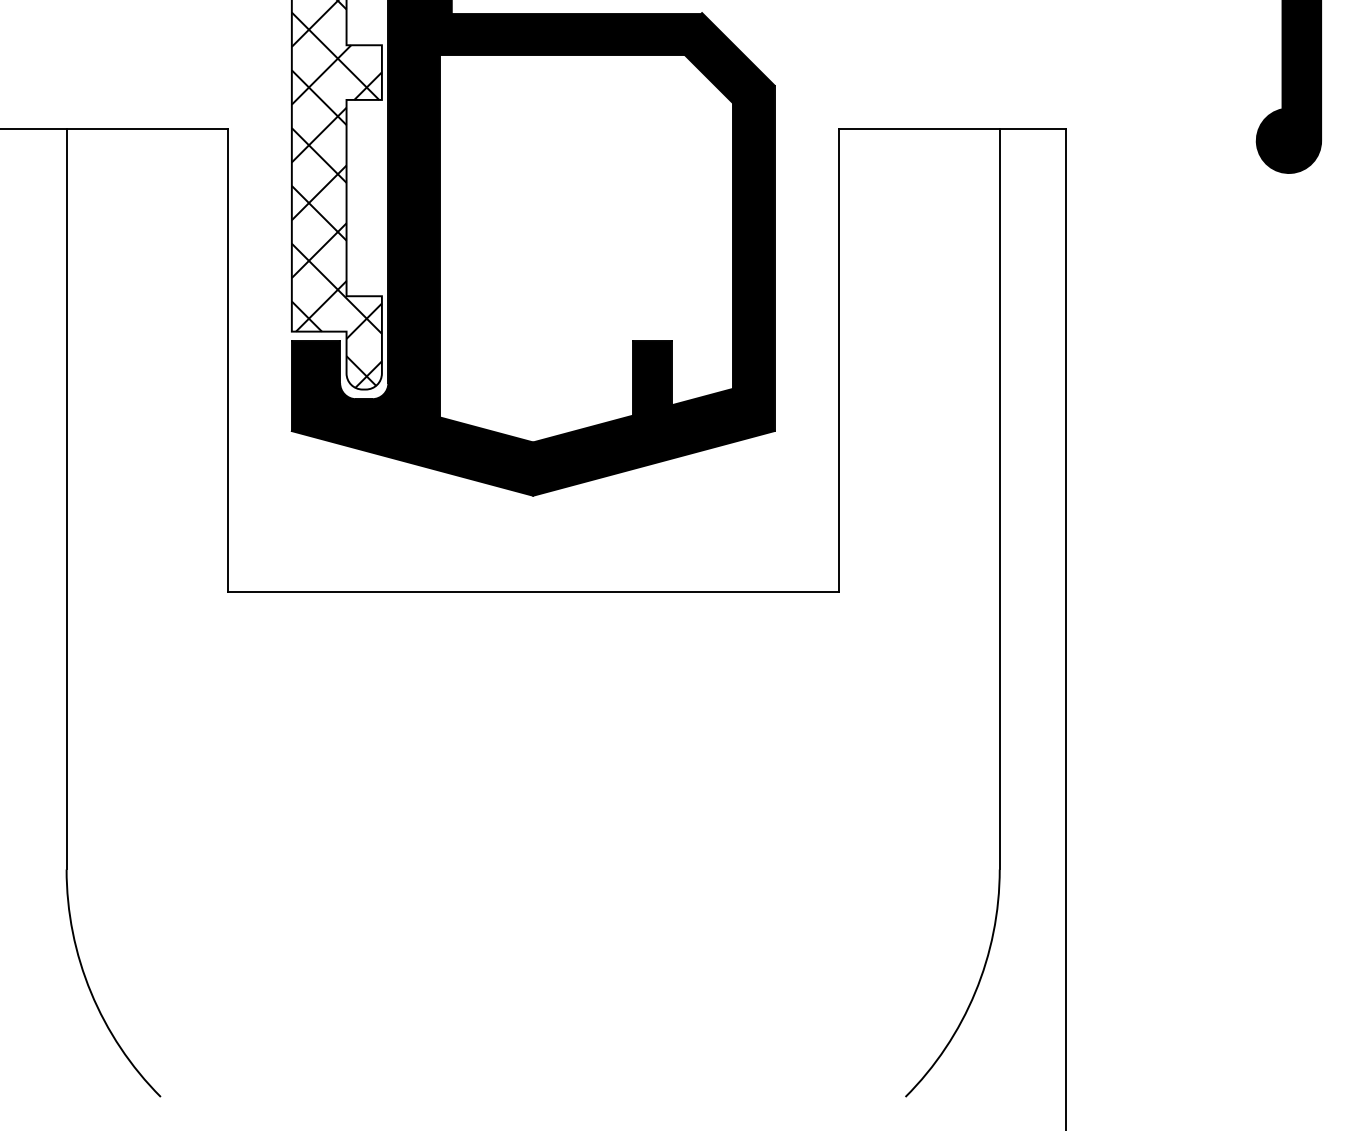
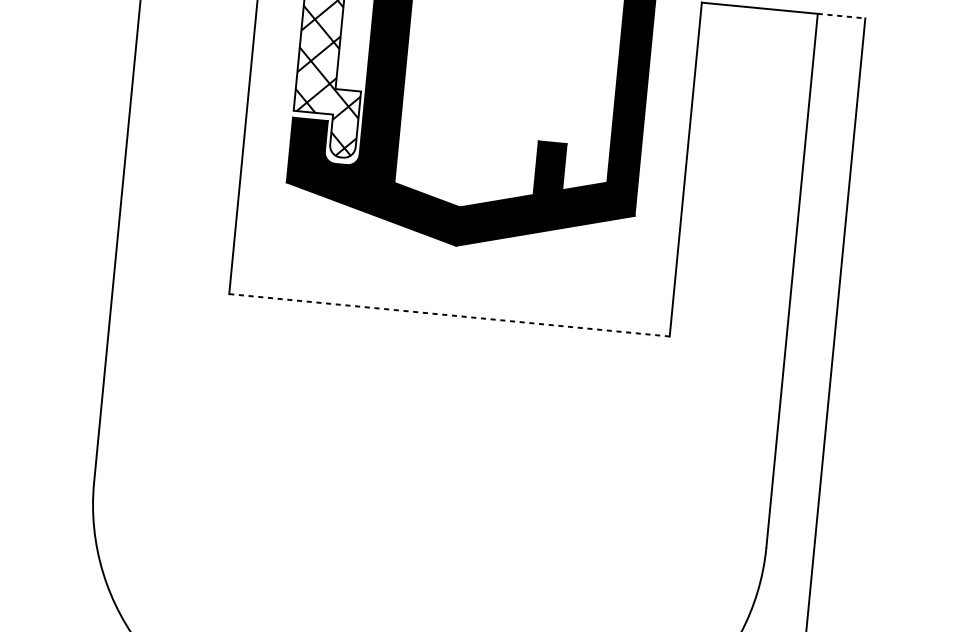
line: (1032, 128) -> (841, 15), solid -> dashed
line: (533, 592) -> (449, 315), solid -> dashed

